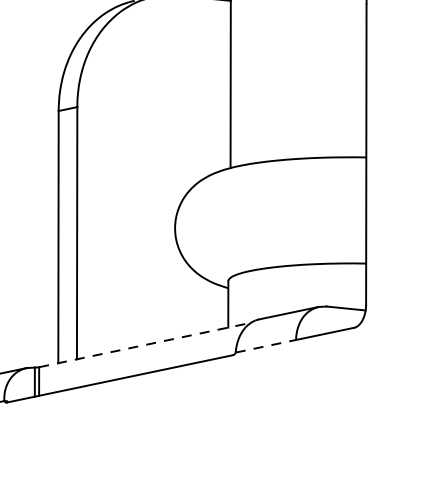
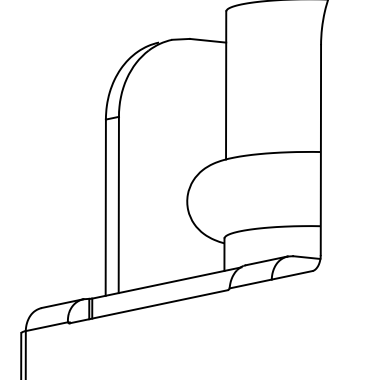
line: (146, 344) -> (167, 282), dashed -> solid
line: (265, 345) -> (250, 283), dashed -> solid

